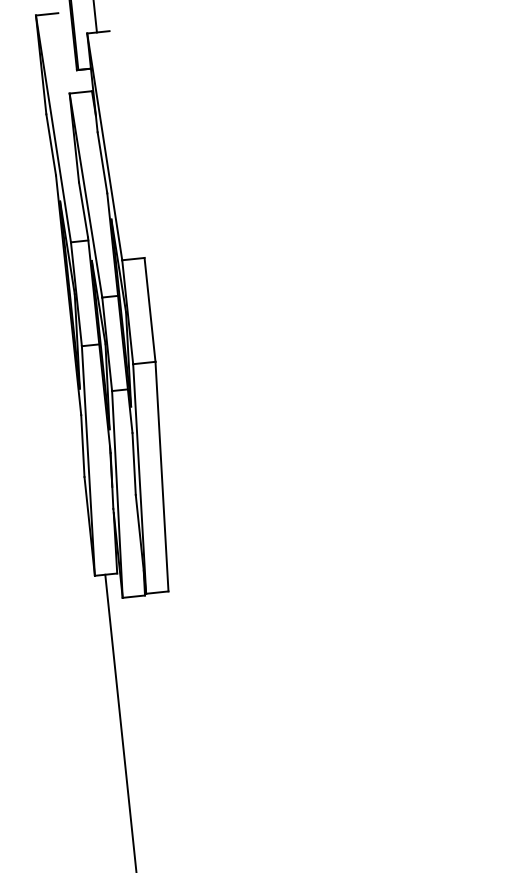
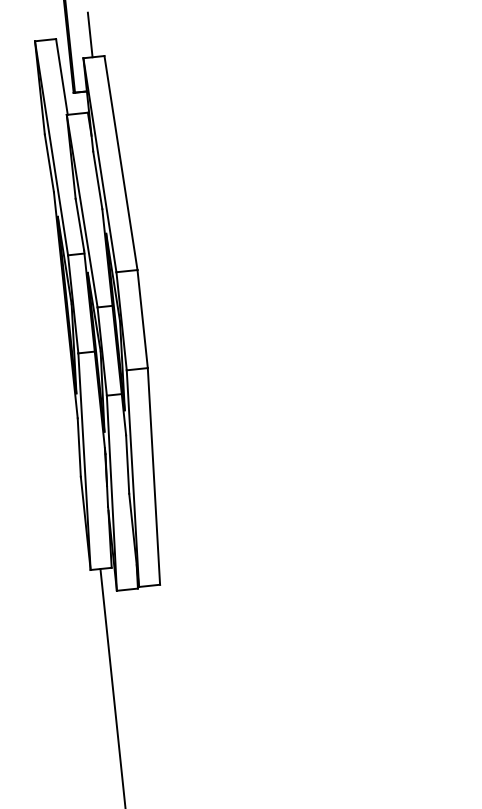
line: (64, 53) -> (61, 77), added
line: (126, 144) -> (120, 162), added

